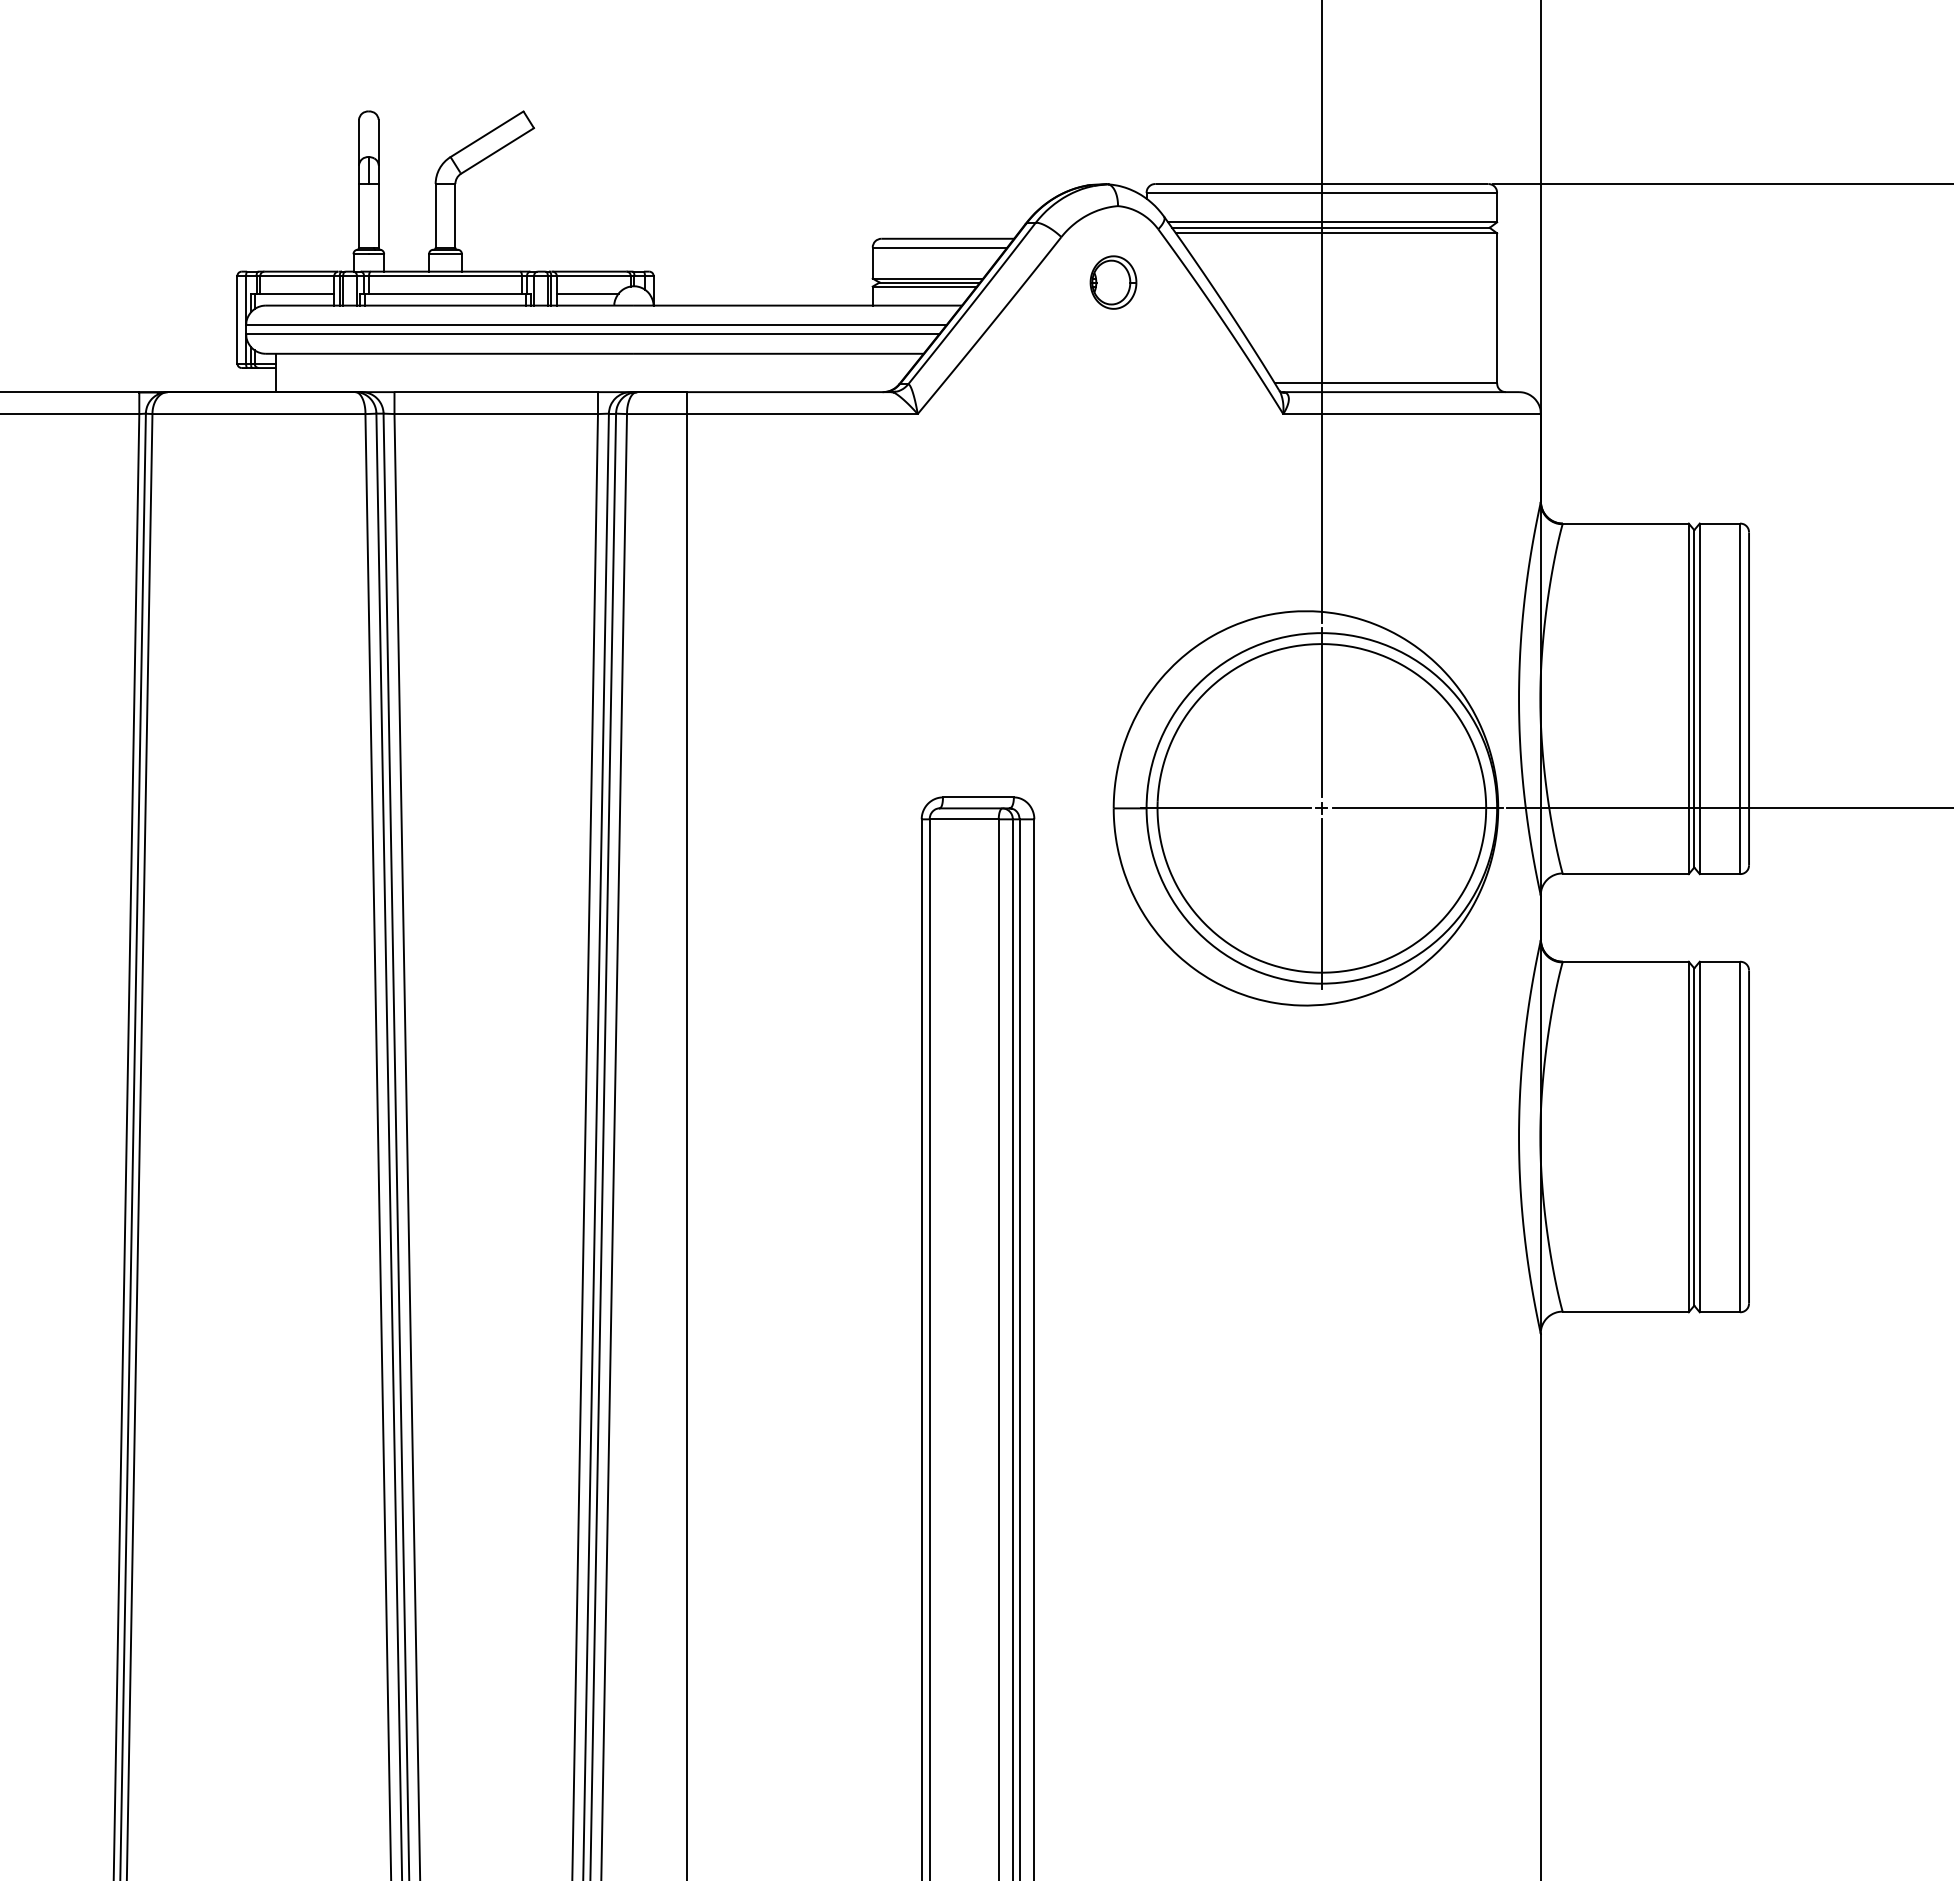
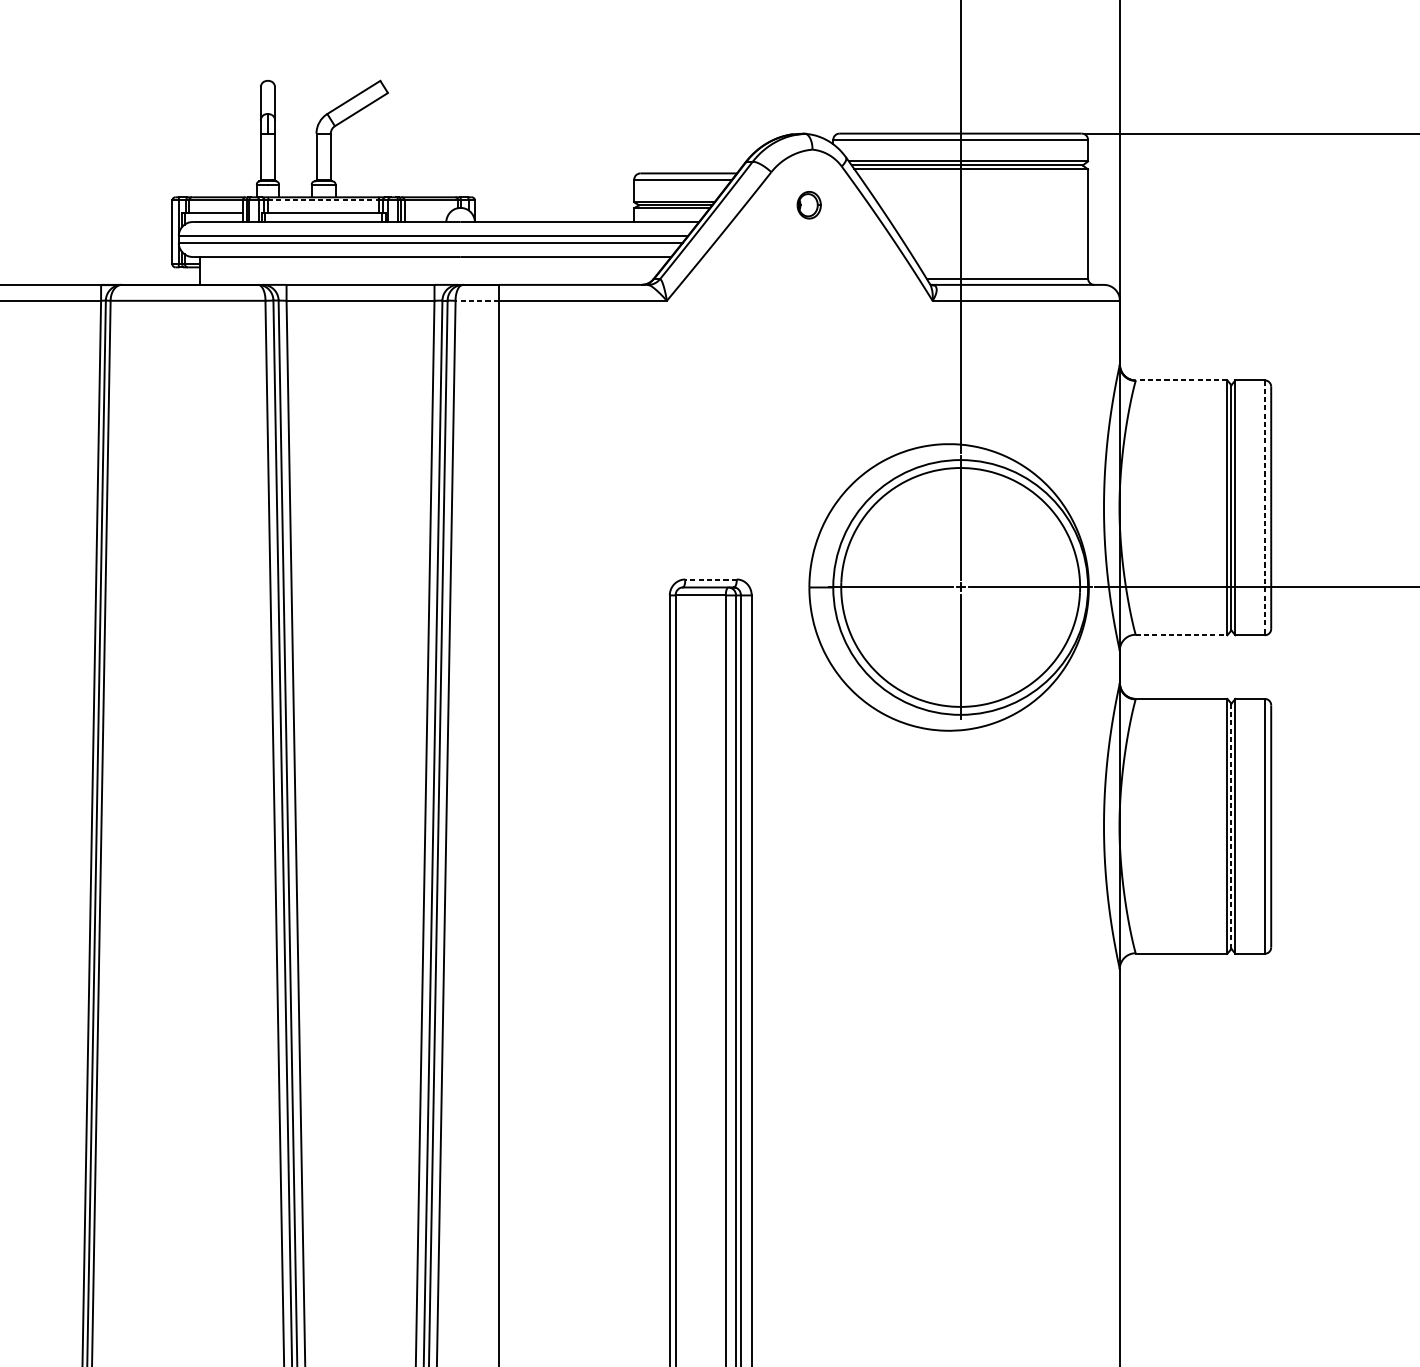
line: (446, 276) -> (324, 200), solid -> dashed
part: (1113, 282) -> (809, 205), size x0.7
line: (587, 293) -> (426, 213), removed
line: (656, 414) -> (477, 301), solid -> dashed
line: (1625, 523) -> (1181, 380), solid -> dashed
line: (1740, 699) -> (1264, 508), solid -> dashed
line: (977, 797) -> (710, 579), solid -> dashed
line: (1625, 874) -> (1181, 635), solid -> dashed
line: (1694, 1137) -> (1231, 826), solid -> dashed

